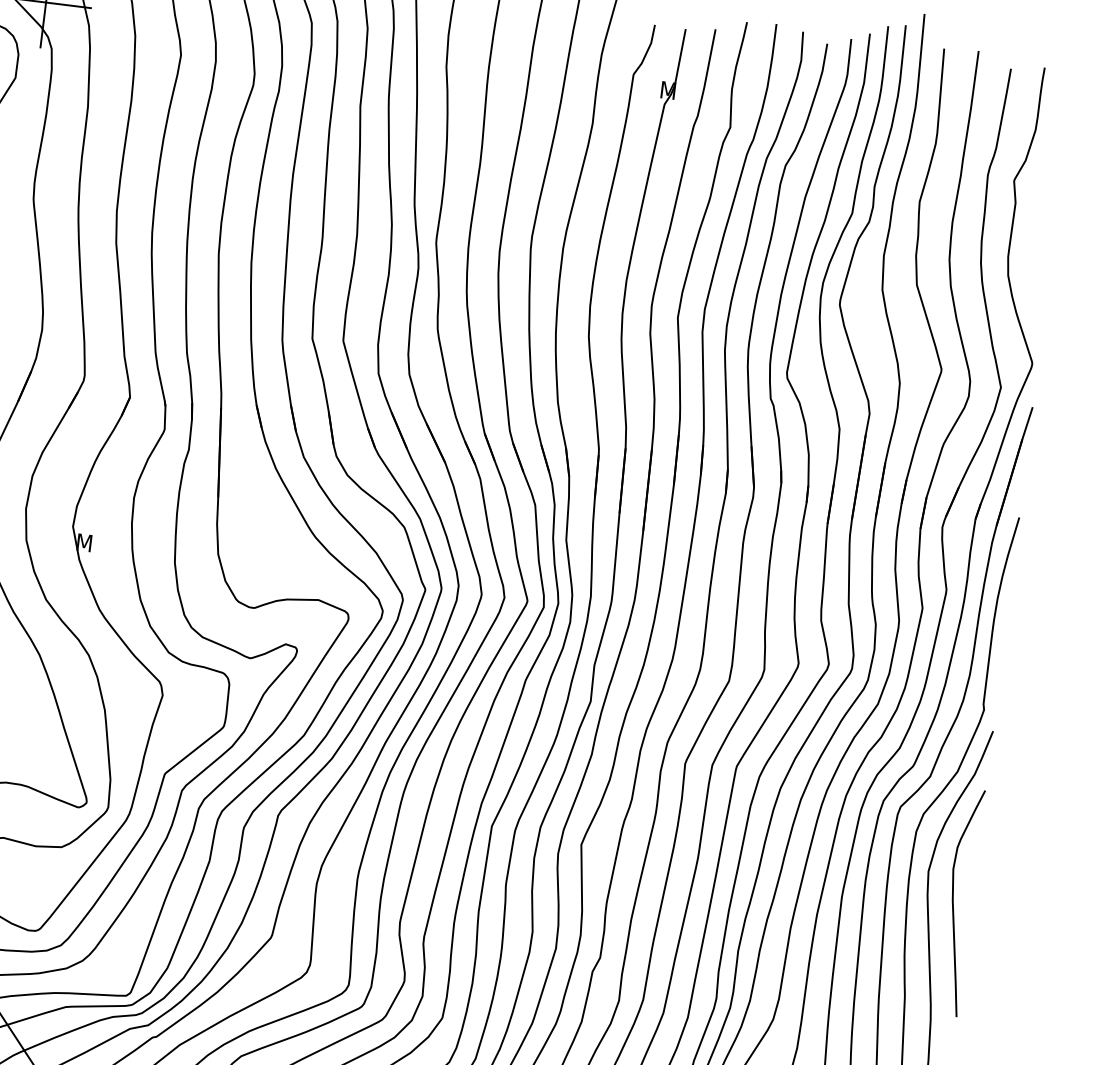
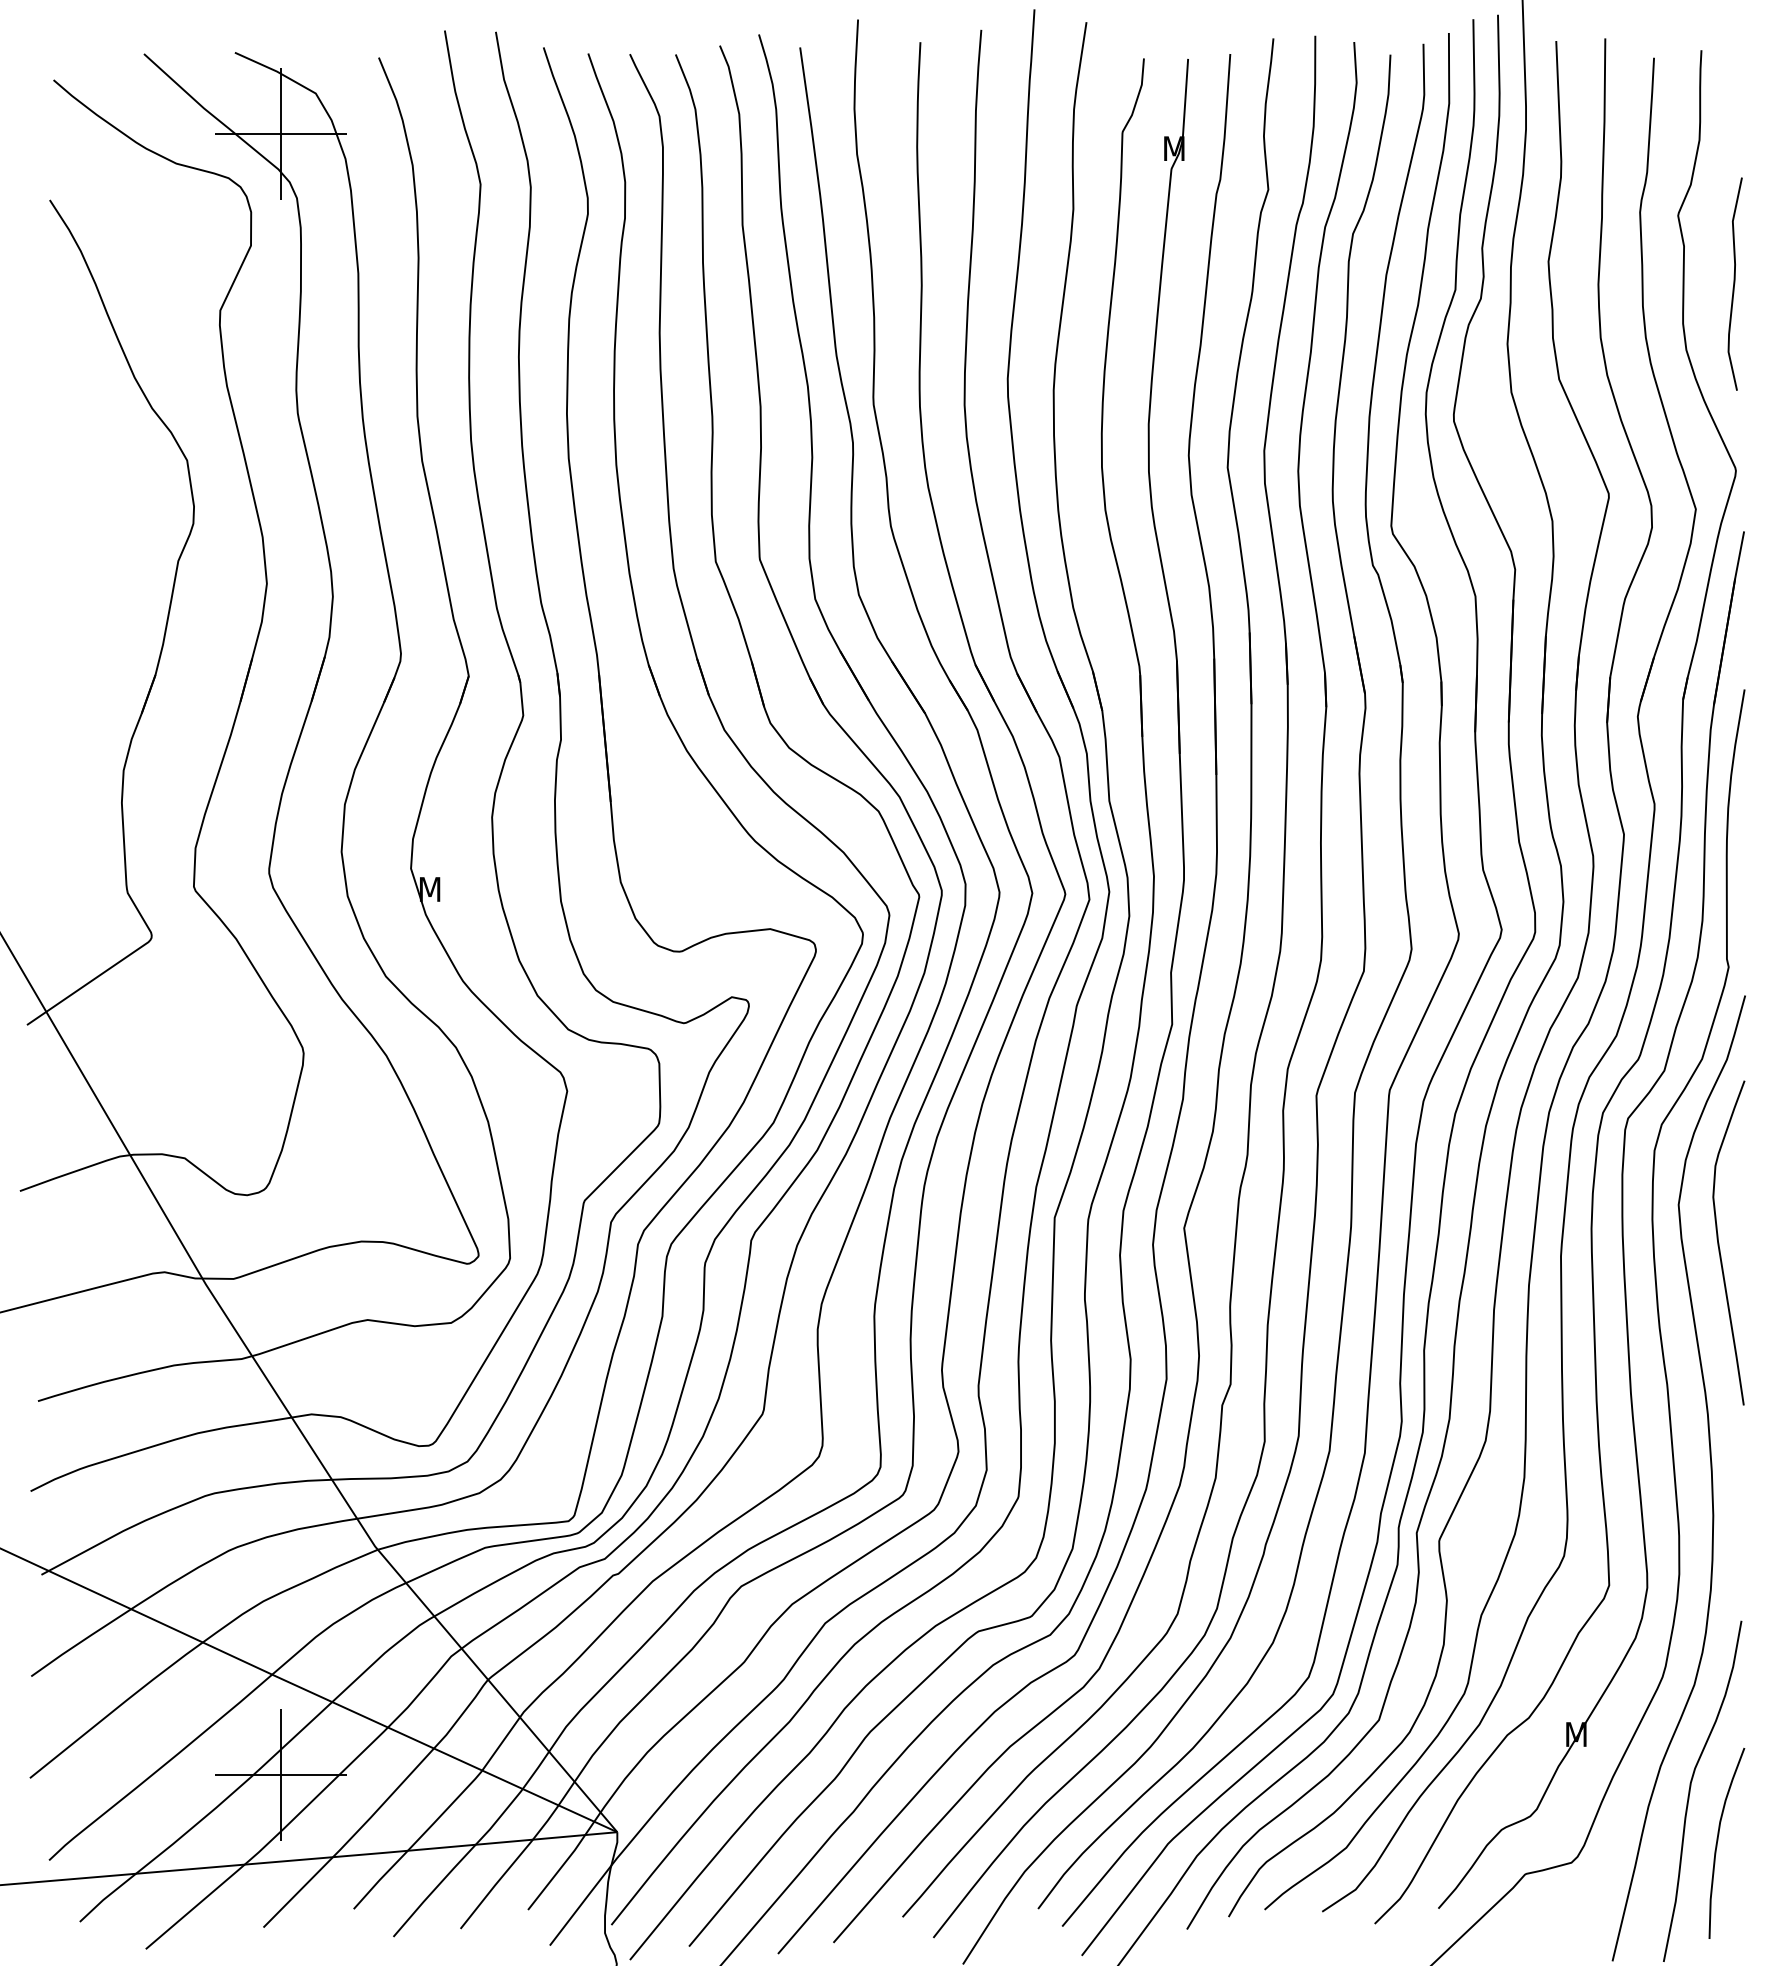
curve: (1047, 233) -> (1734, 283), added

